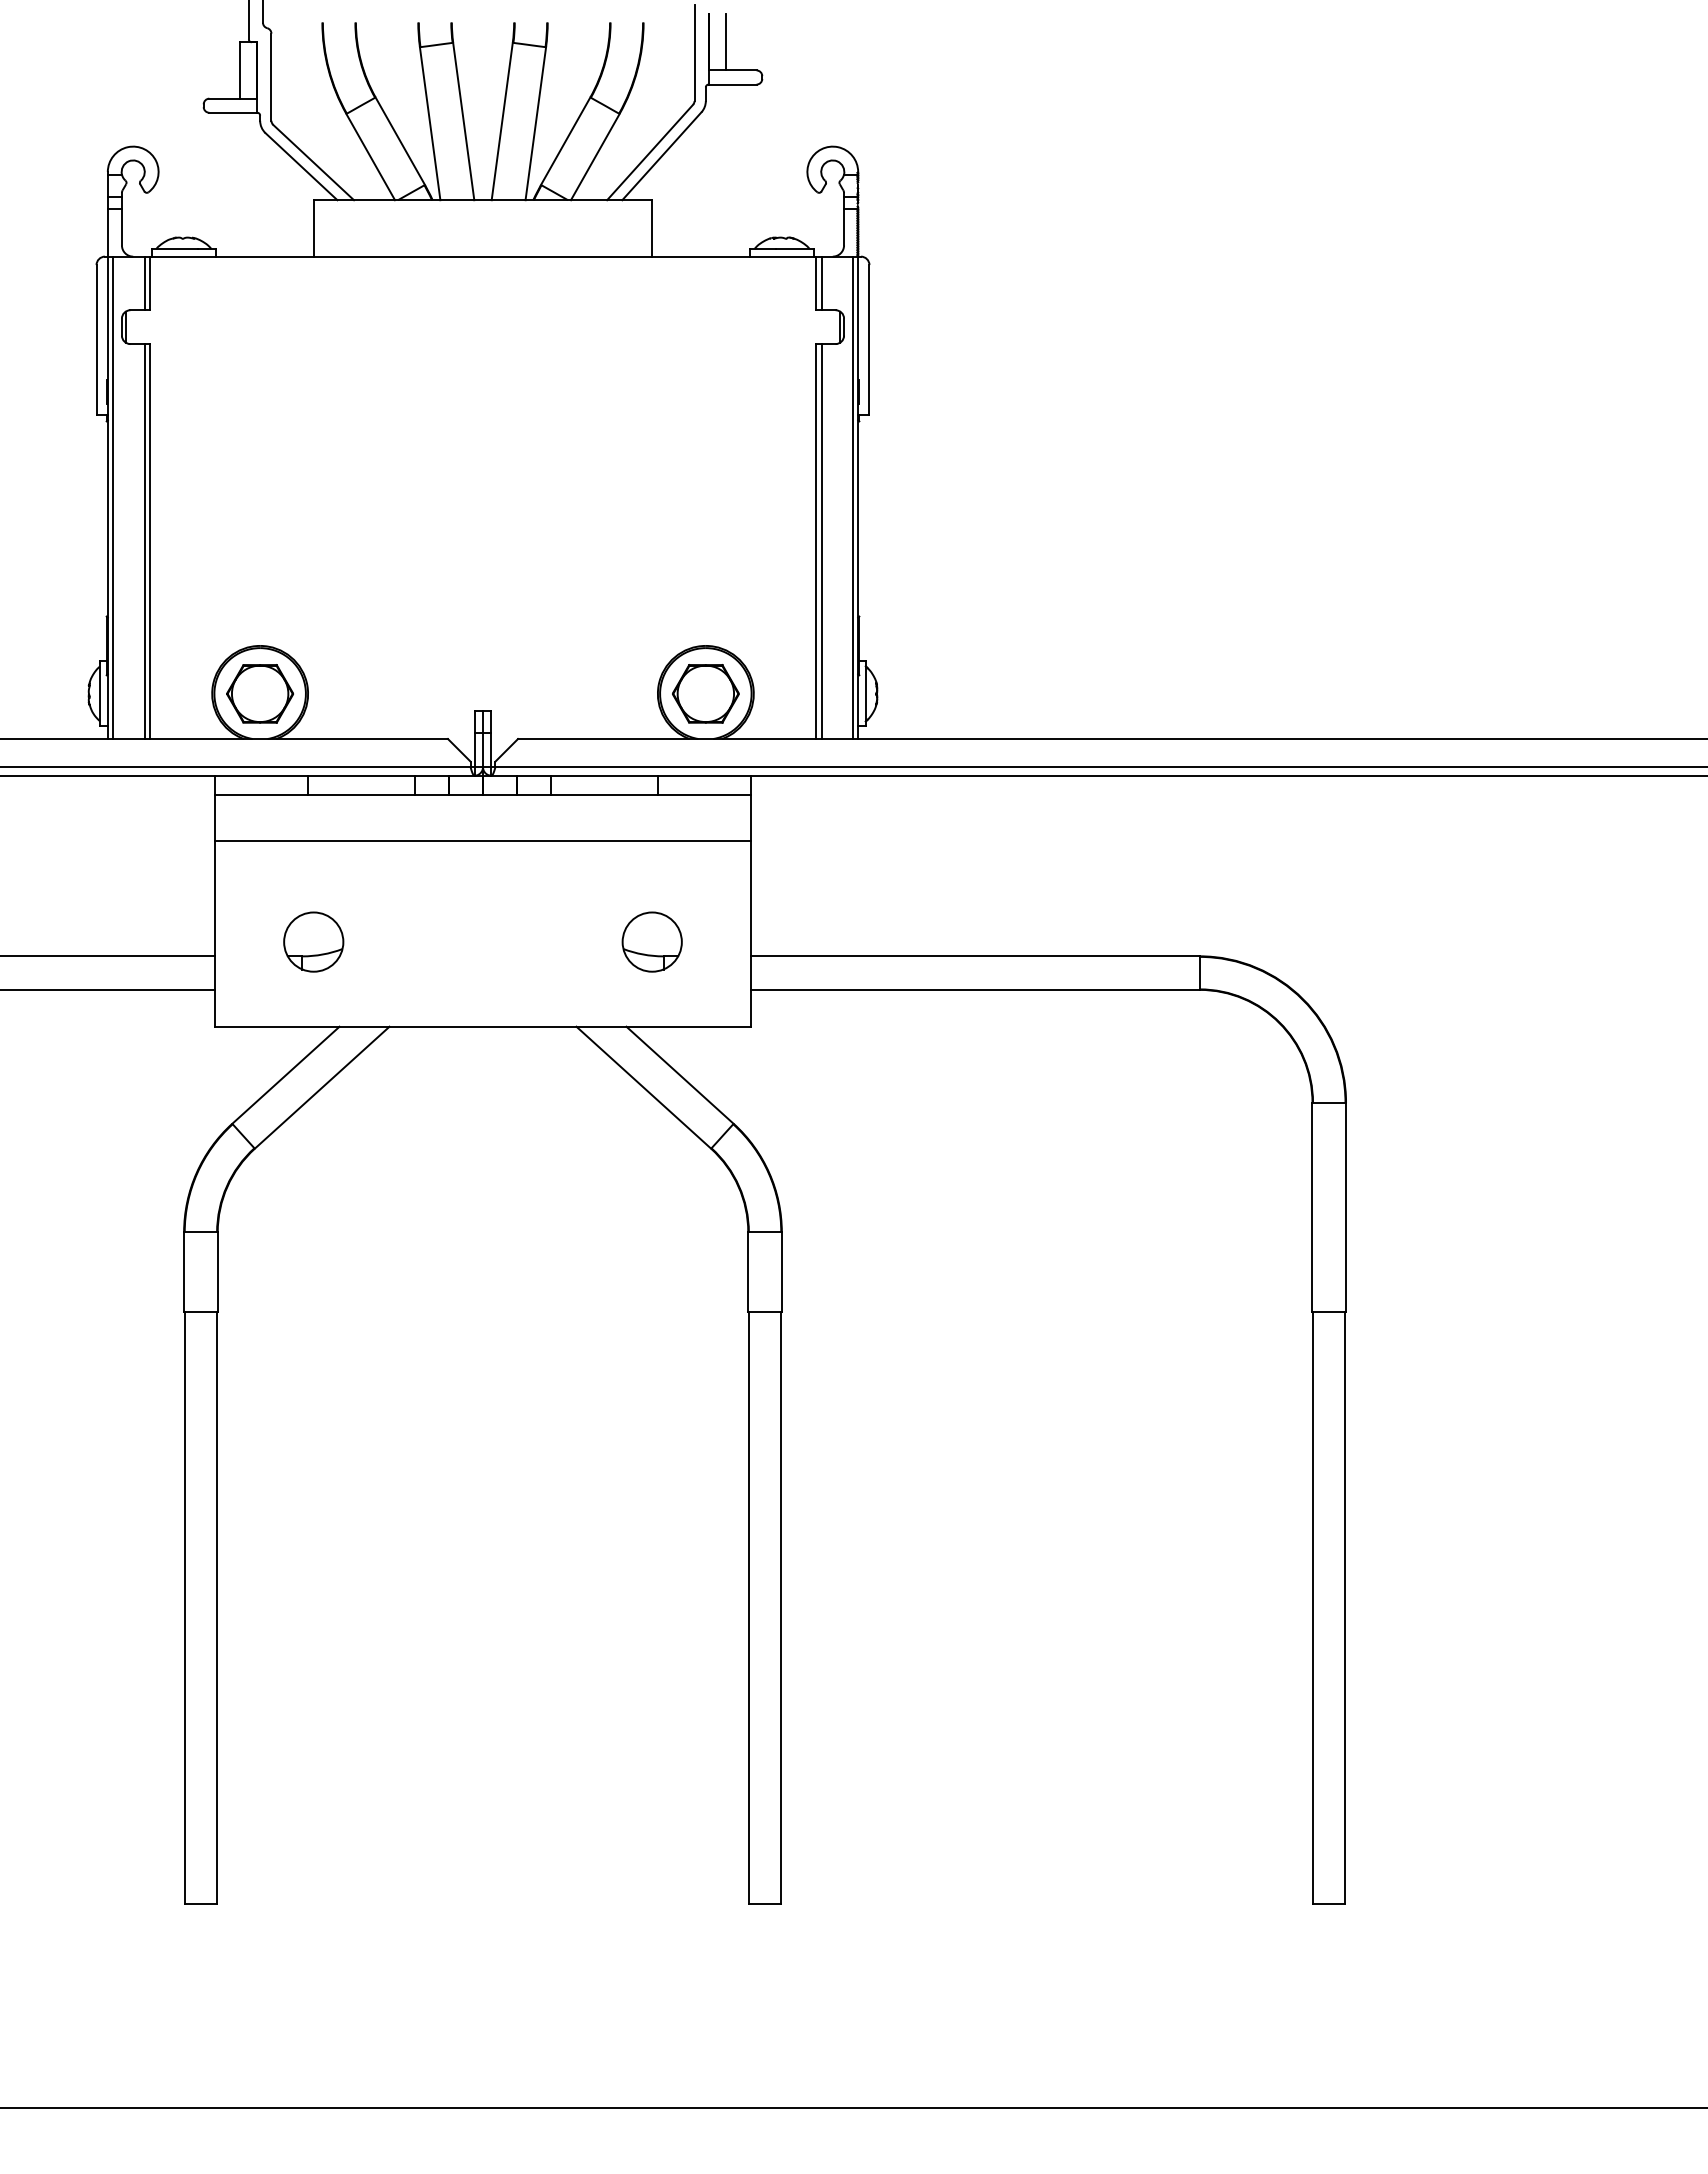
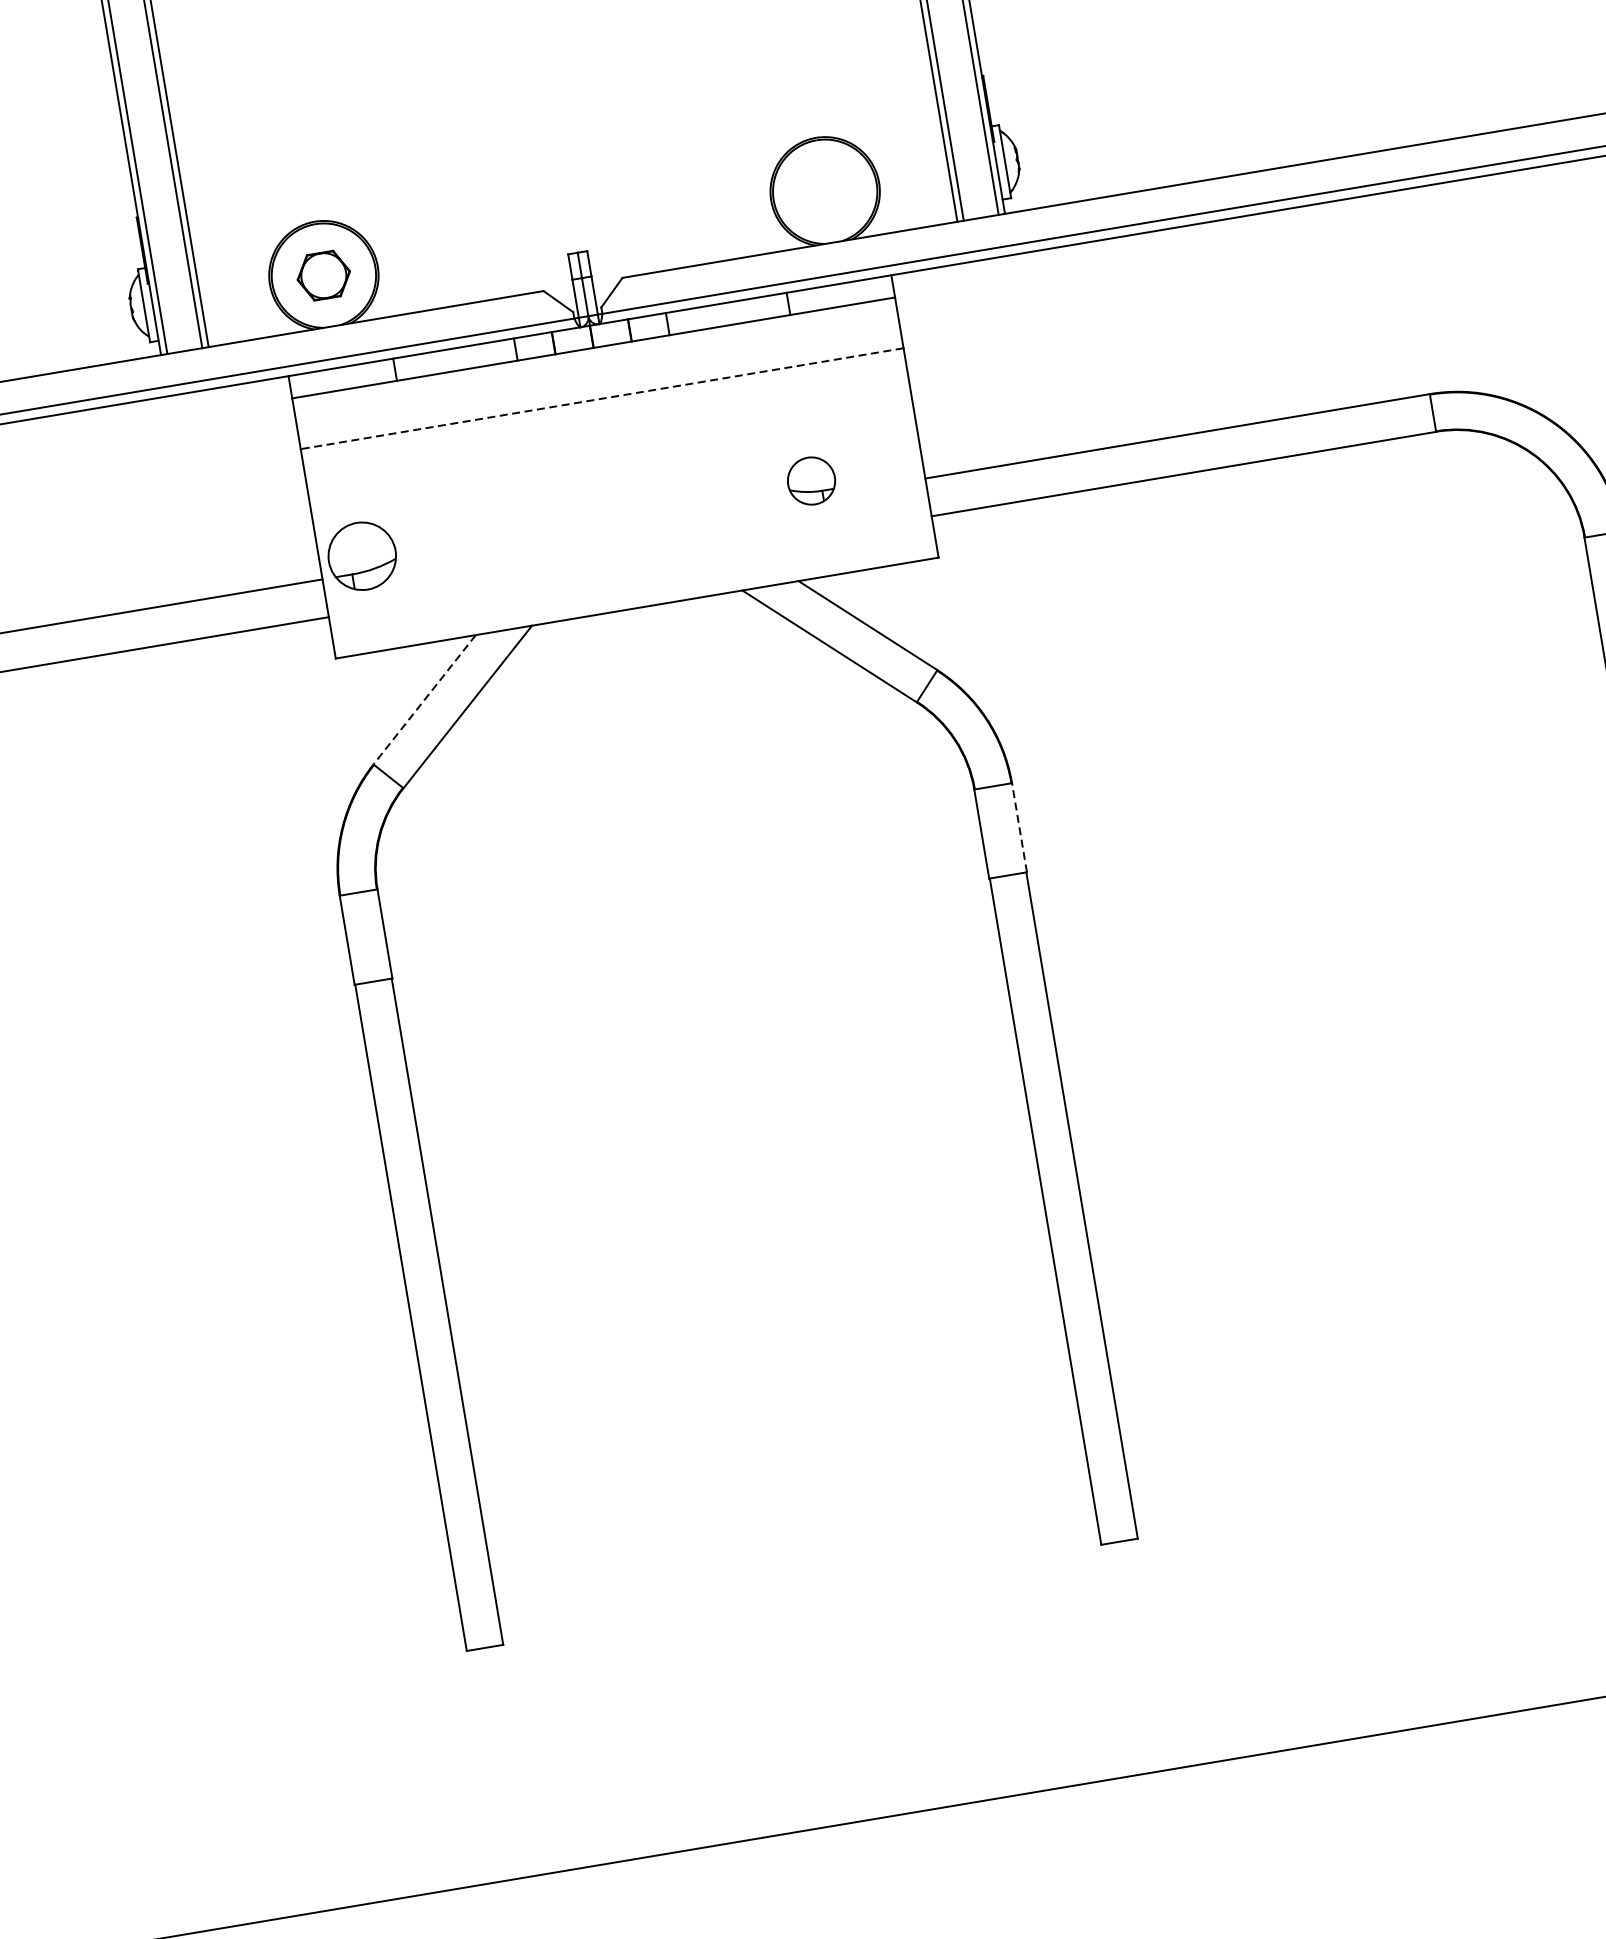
part: (259, 693) -> (323, 275), size x0.7
part: (705, 693) -> (824, 191), removed
line: (483, 840) -> (602, 398), solid -> dashed
part: (313, 941) -> (361, 555), moved
part: (651, 941) -> (810, 480), size x0.7
line: (285, 1075) -> (424, 700), solid -> dashed
line: (781, 1272) -> (1019, 828), solid -> dashed

